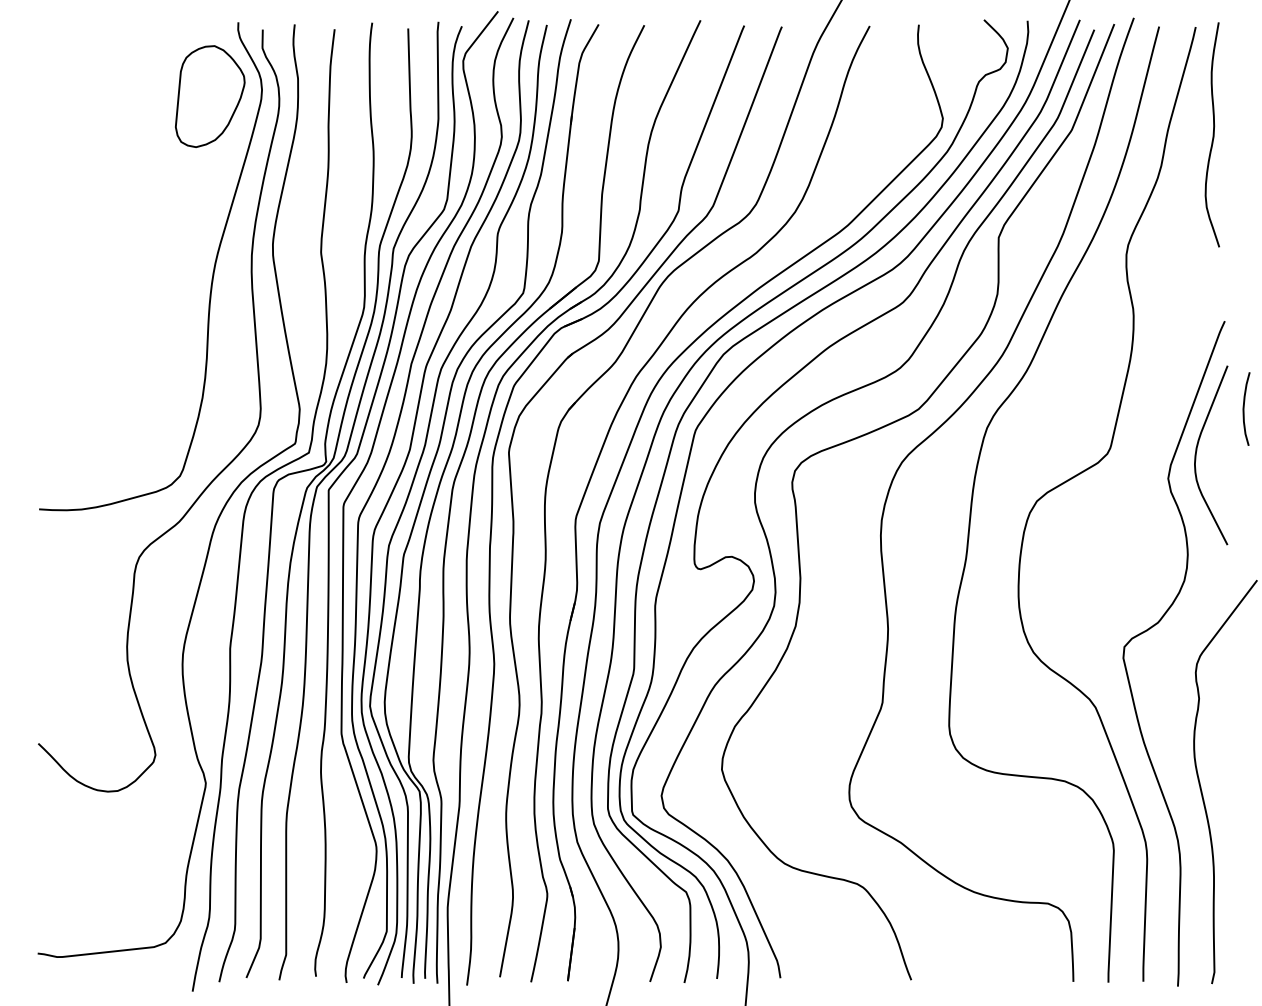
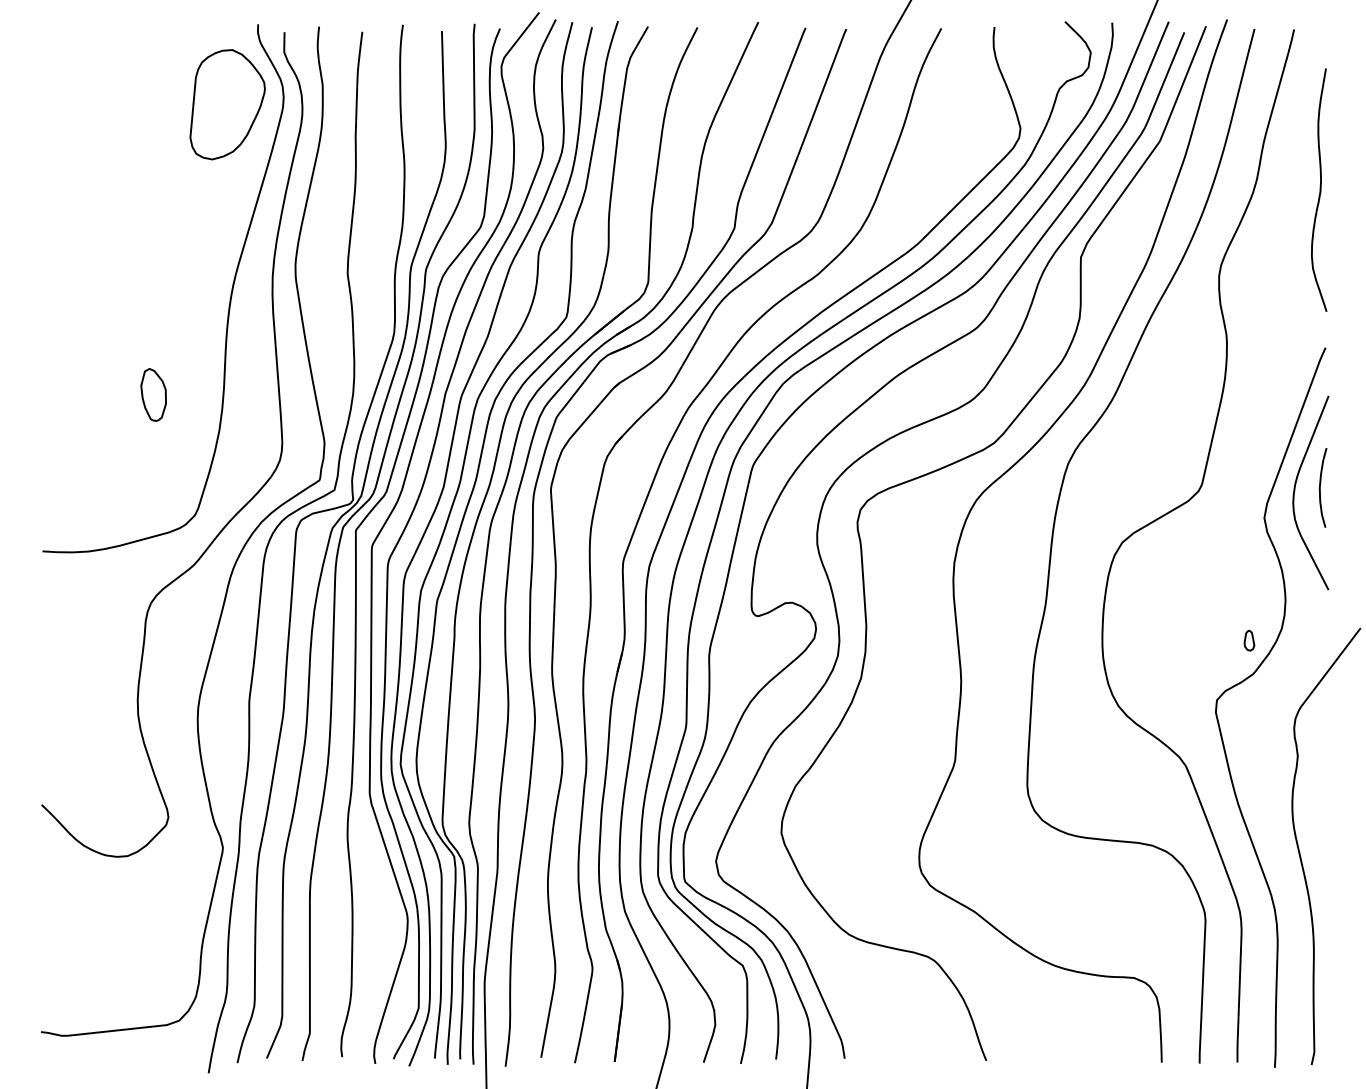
curve: (1212, 134) -> (1319, 189), moved
part: (141, 364) -> (153, 394), added
curve: (1244, 408) -> (1320, 487), moved
part: (1154, 591) -> (1249, 640), added

